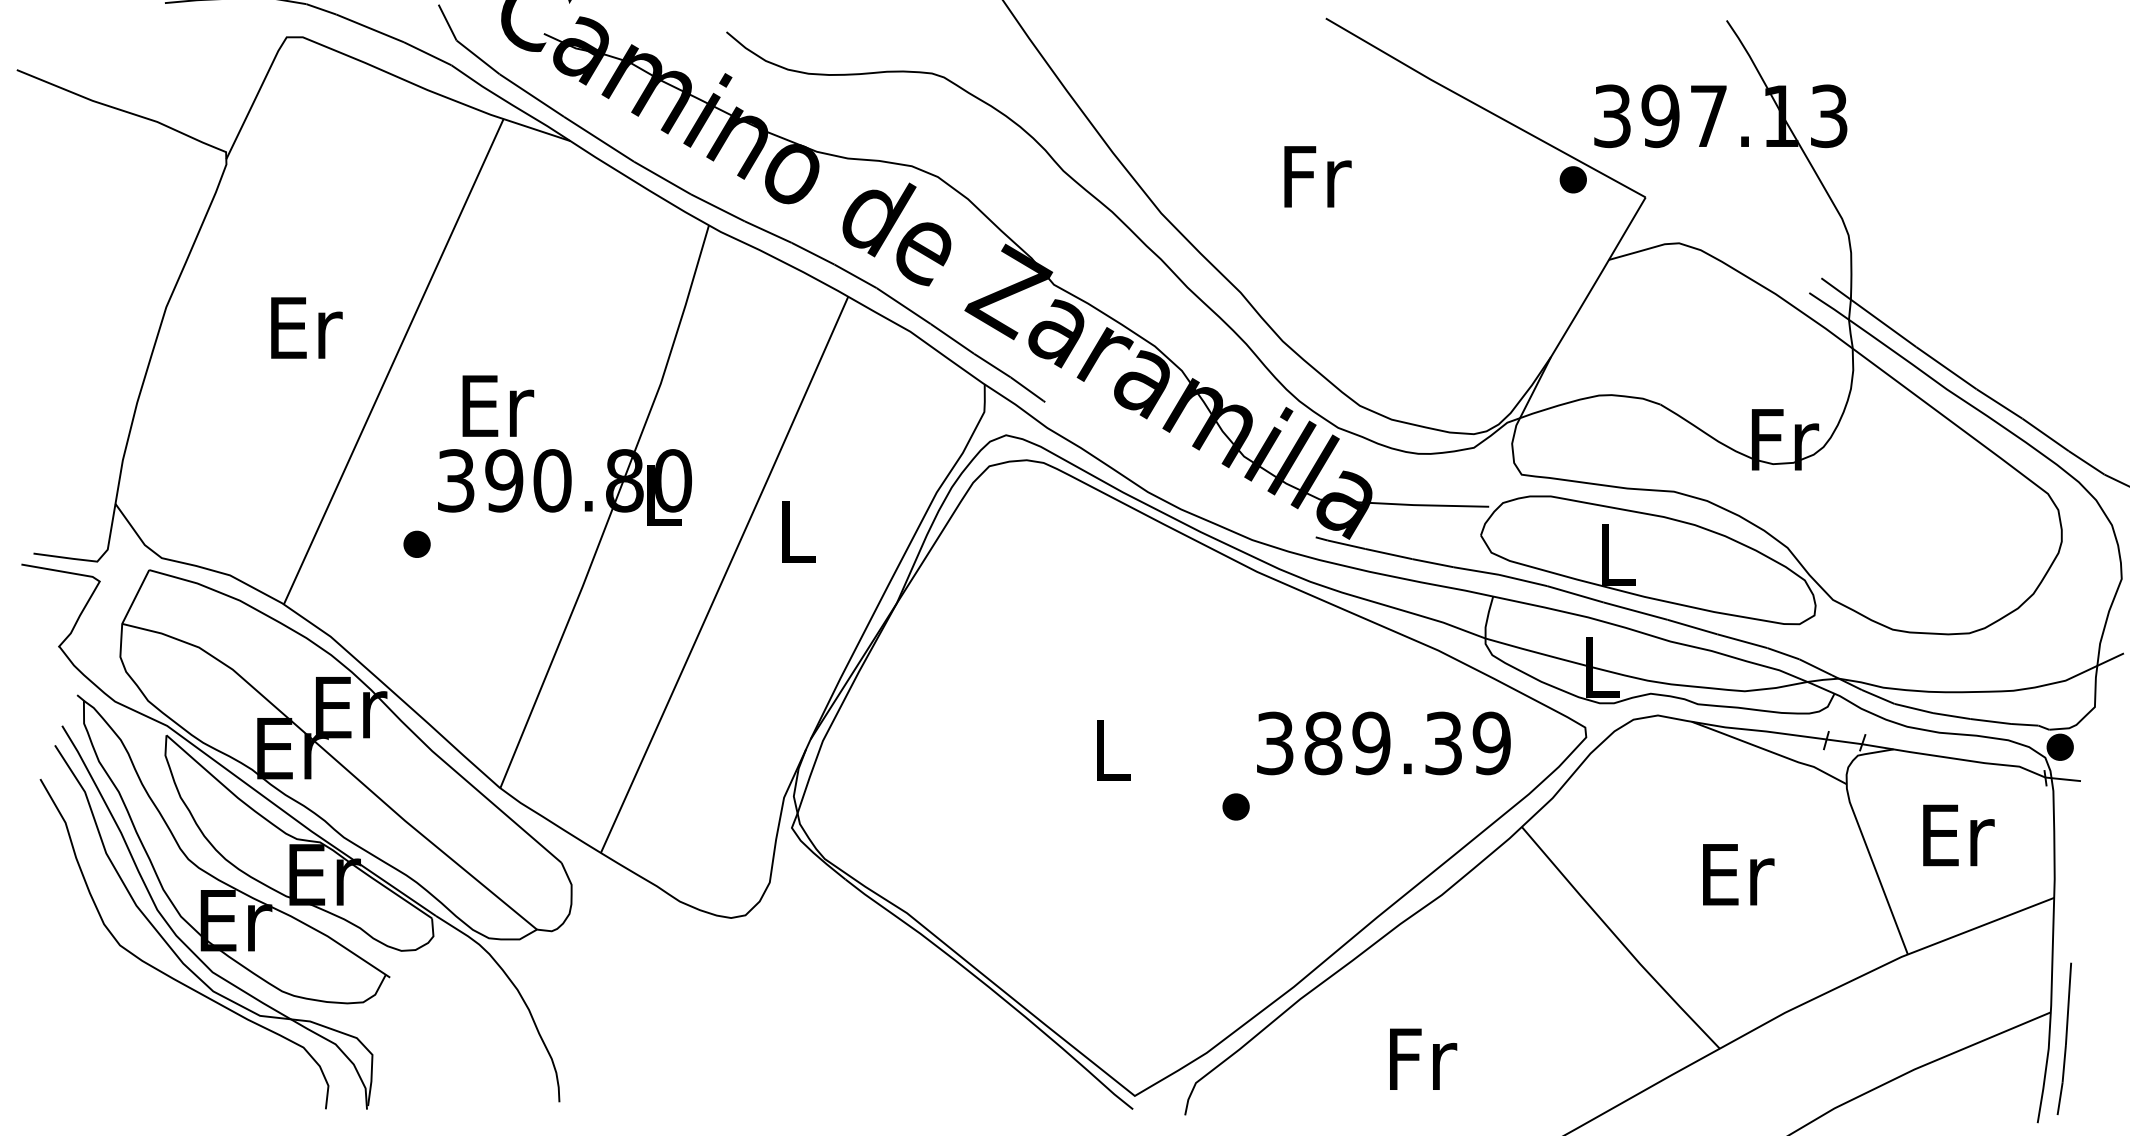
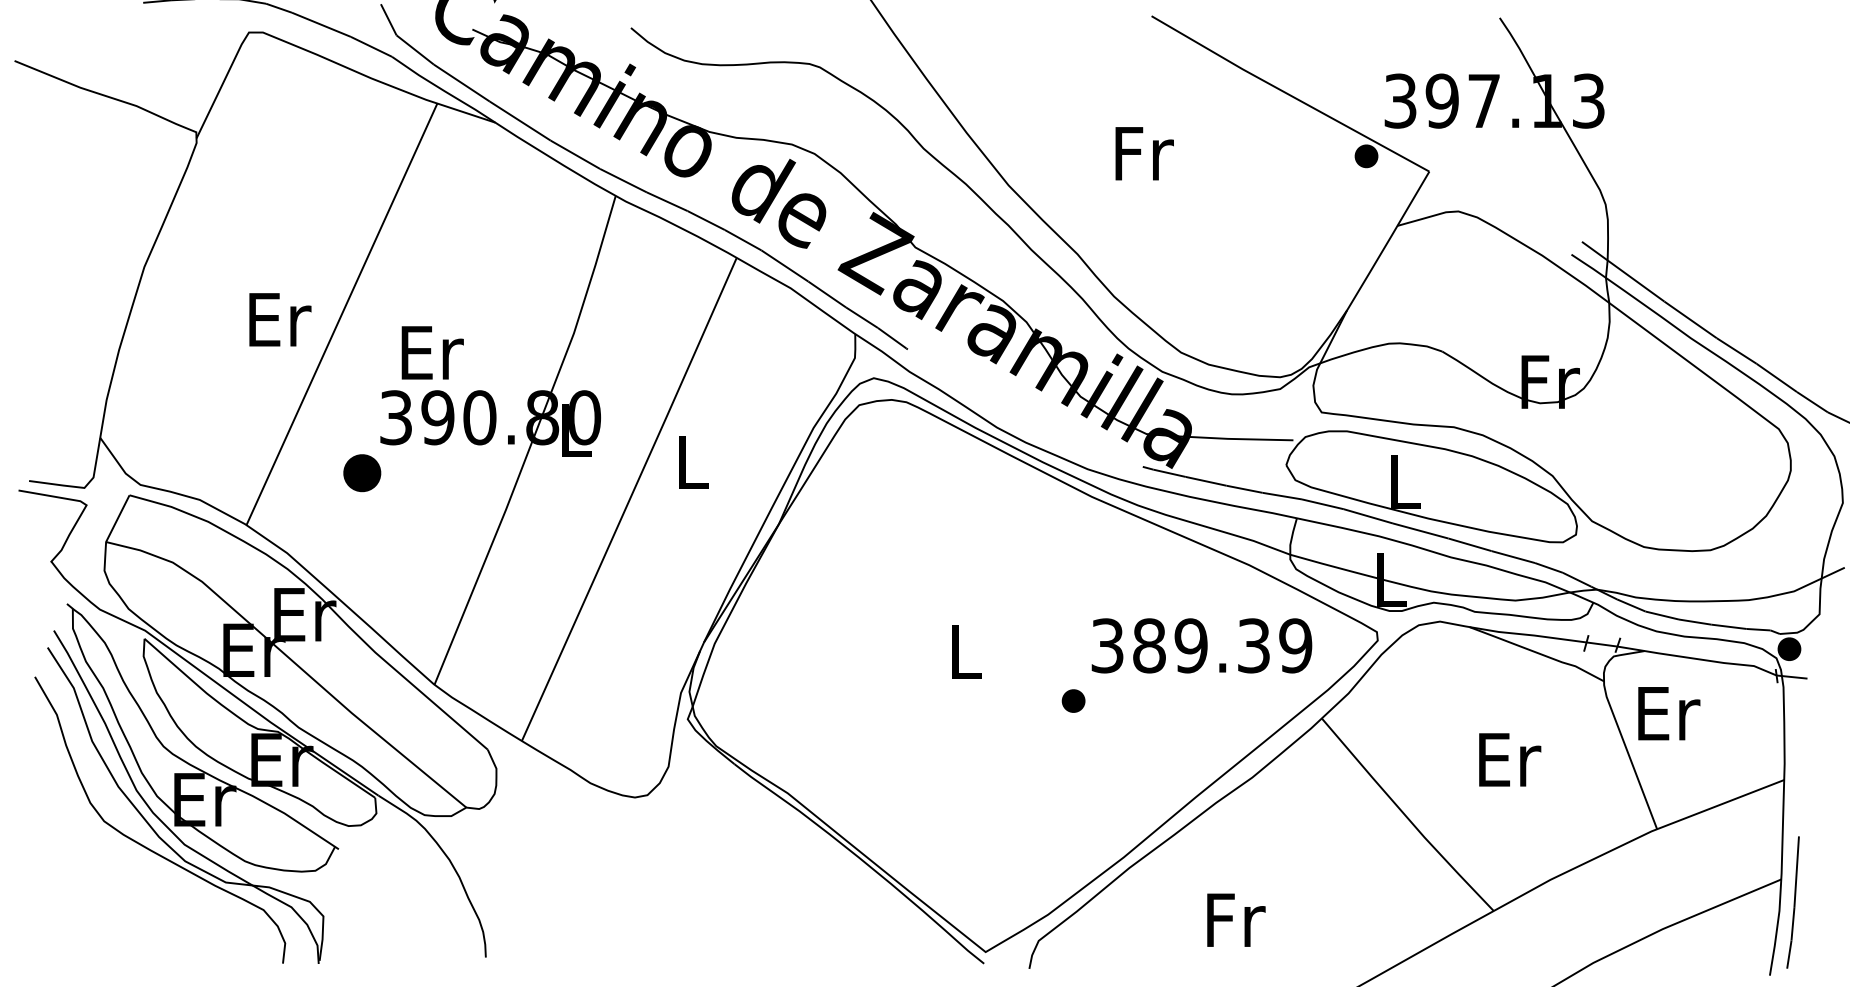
text: (306, 327) -> (280, 319), moved
part: (416, 543) -> (361, 472), size x1.6
text: (1958, 835) -> (1668, 713), moved

